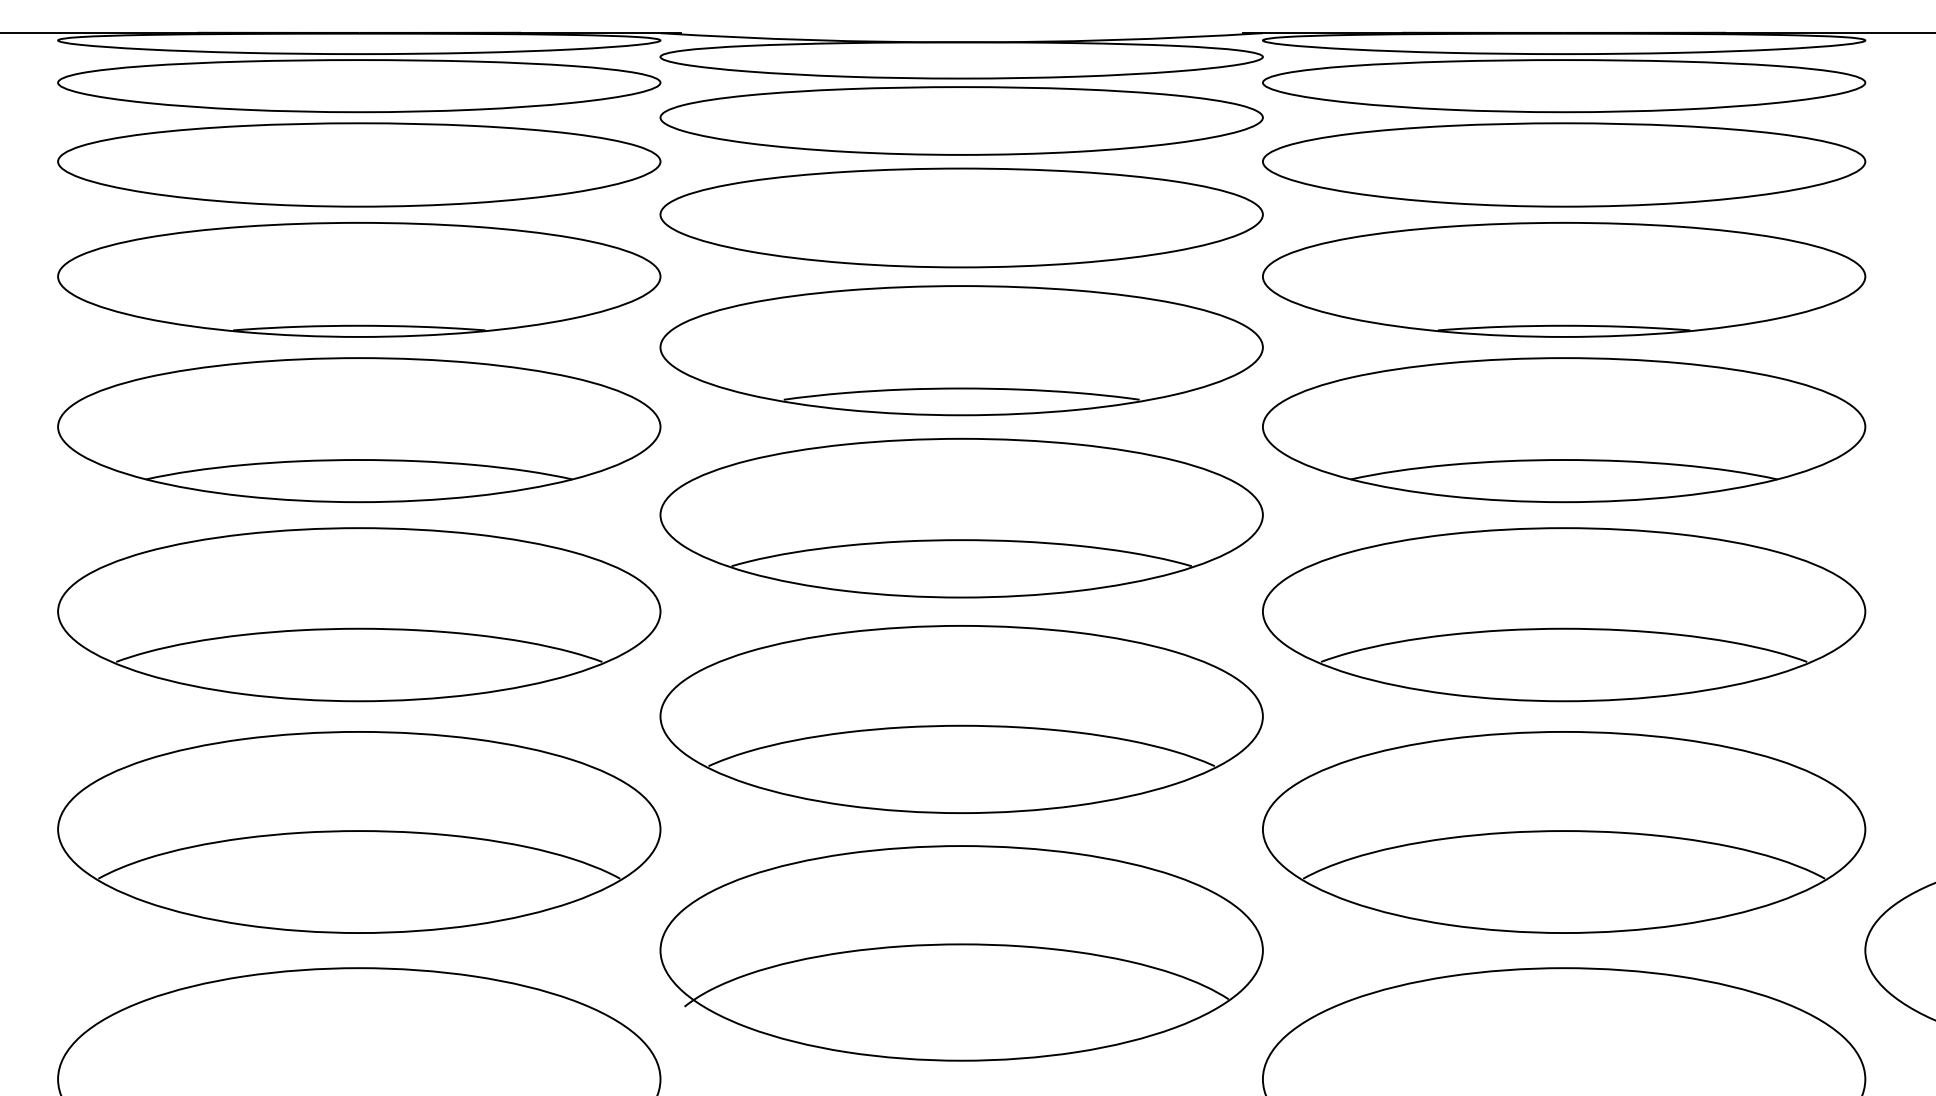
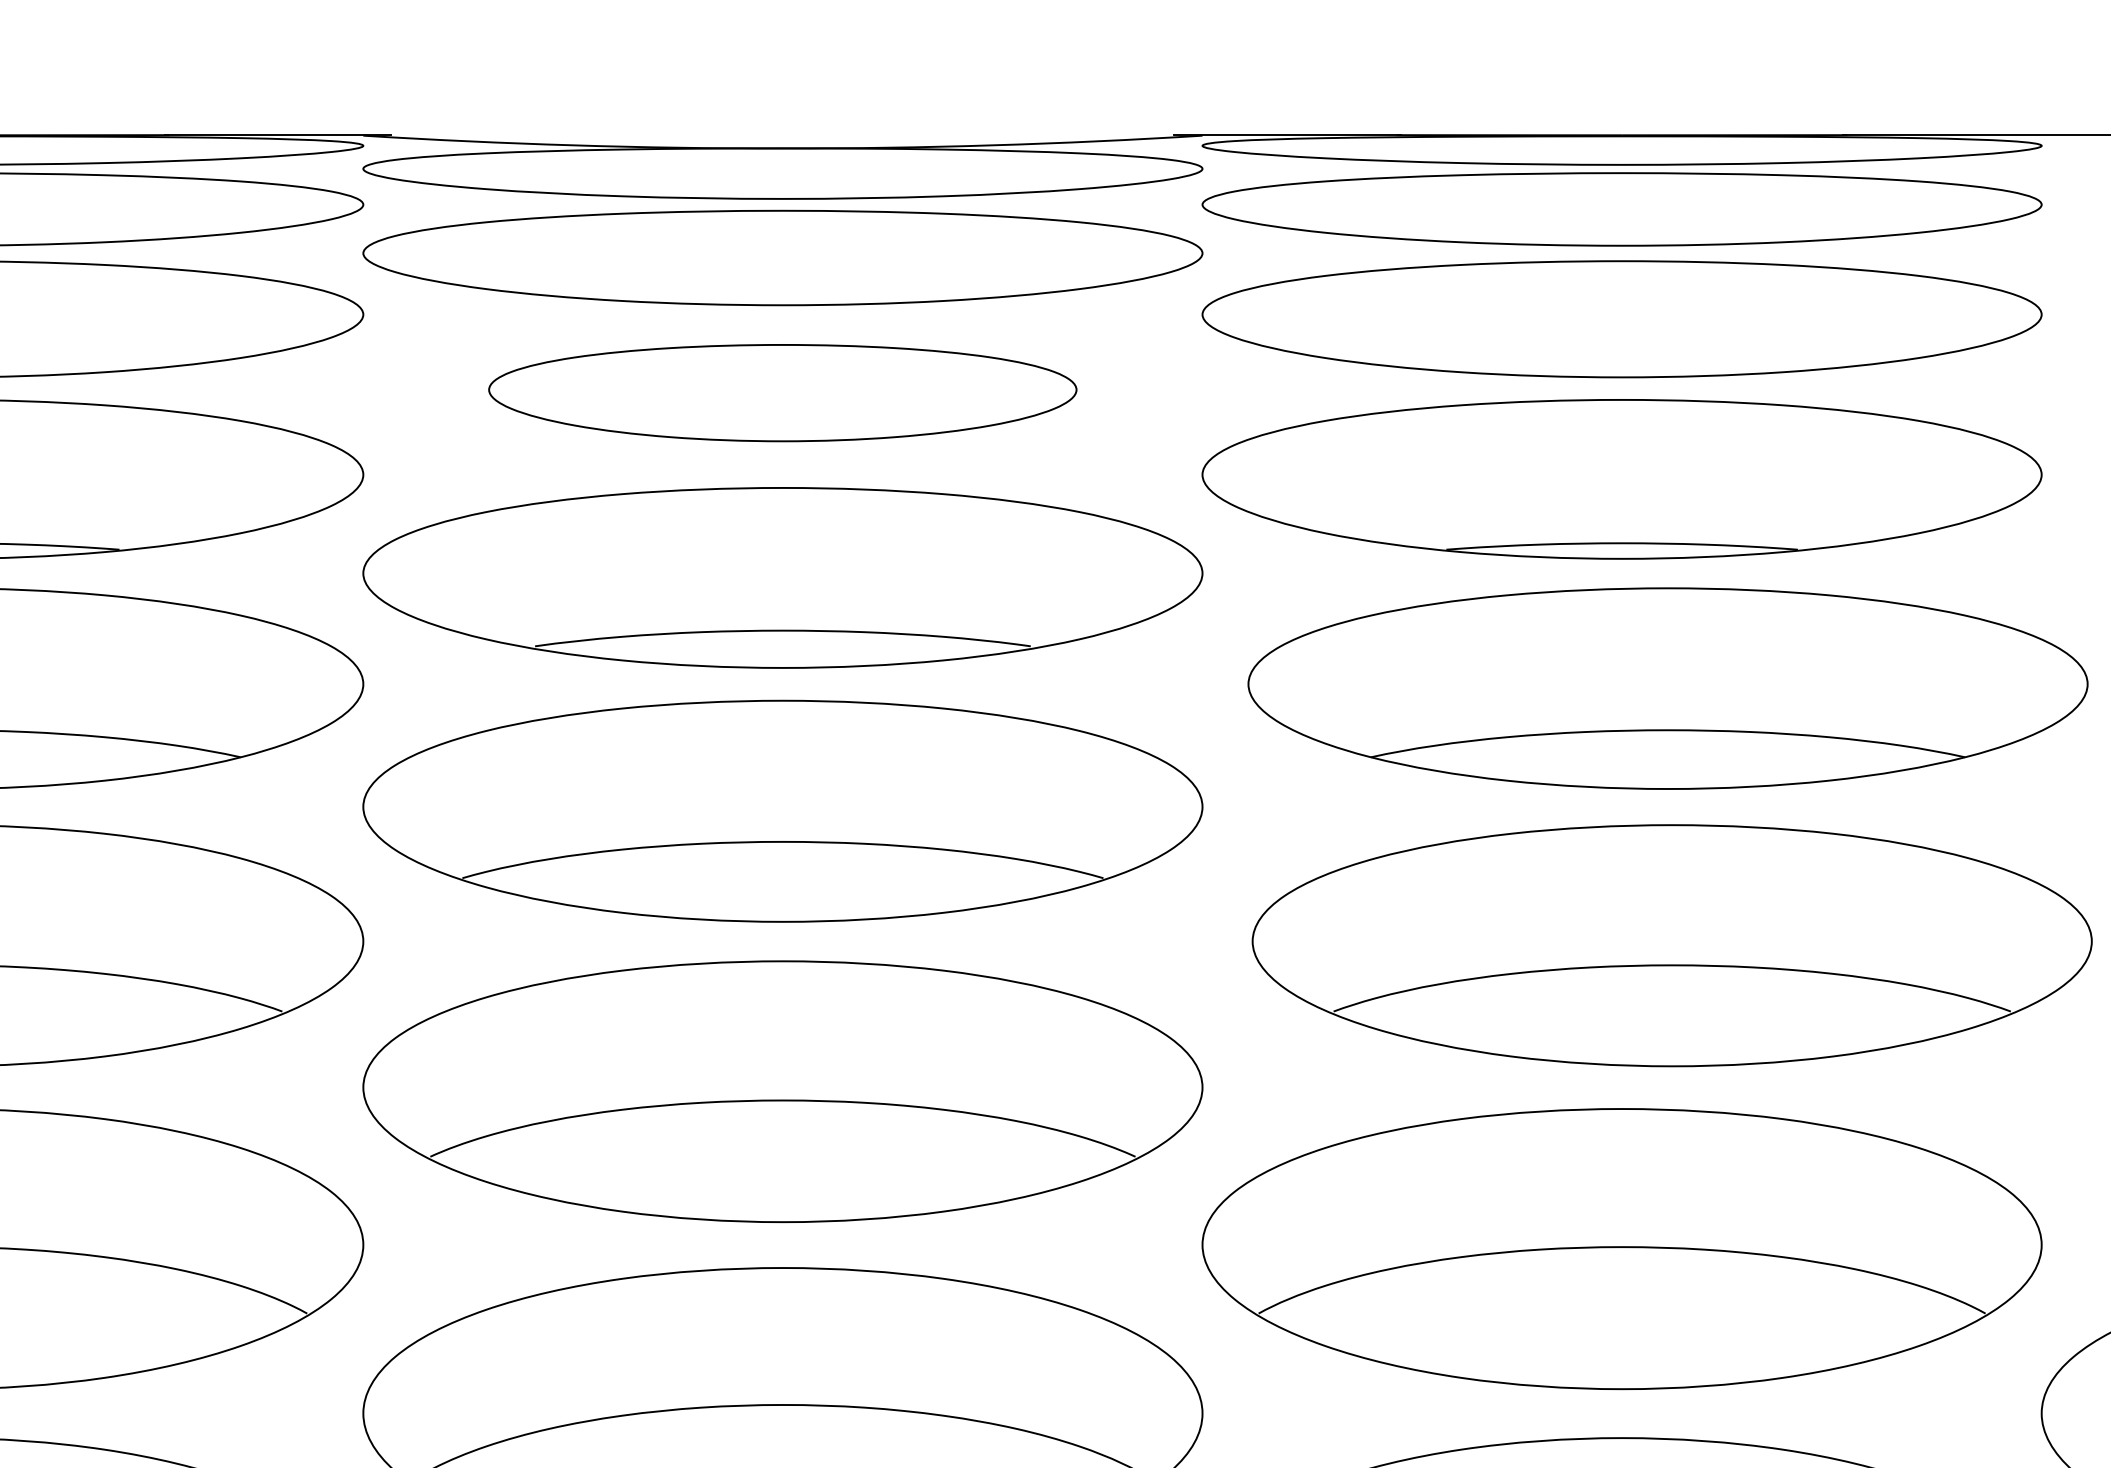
part: (961, 217) -> (782, 392), size x0.7
part: (1564, 430) -> (1668, 689), moved
part: (1564, 614) -> (1672, 945), moved

